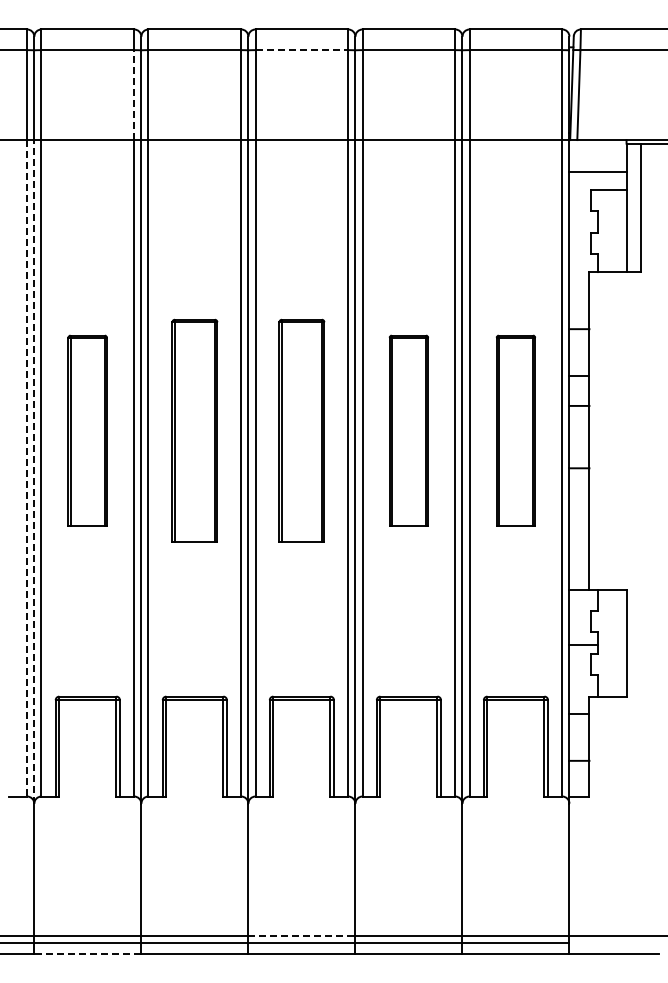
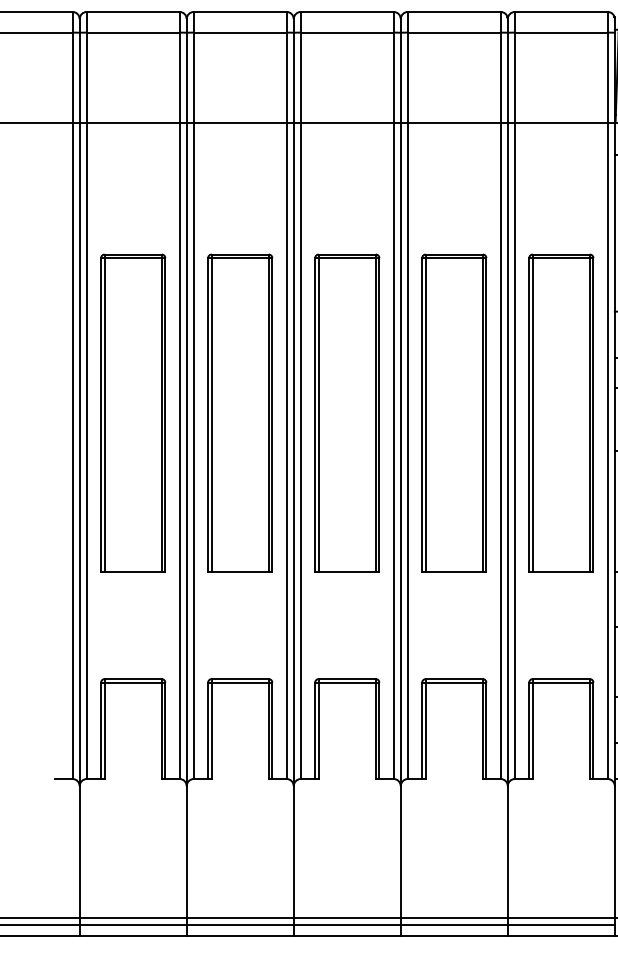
line: (302, 50) -> (347, 32), dashed -> solid
line: (134, 95) -> (179, 77), dashed -> solid
part: (87, 430) -> (132, 412), size x1.67
part: (194, 430) -> (239, 412), size x1.43
part: (301, 430) -> (346, 412), size x1.43
part: (408, 430) -> (453, 412), size x1.67
part: (515, 430) -> (560, 412), size x1.67
line: (27, 468) -> (72, 450), dashed -> solid
line: (34, 471) -> (79, 453), dashed -> solid
line: (301, 935) -> (346, 917), dashed -> solid
line: (87, 953) -> (132, 935), dashed -> solid

